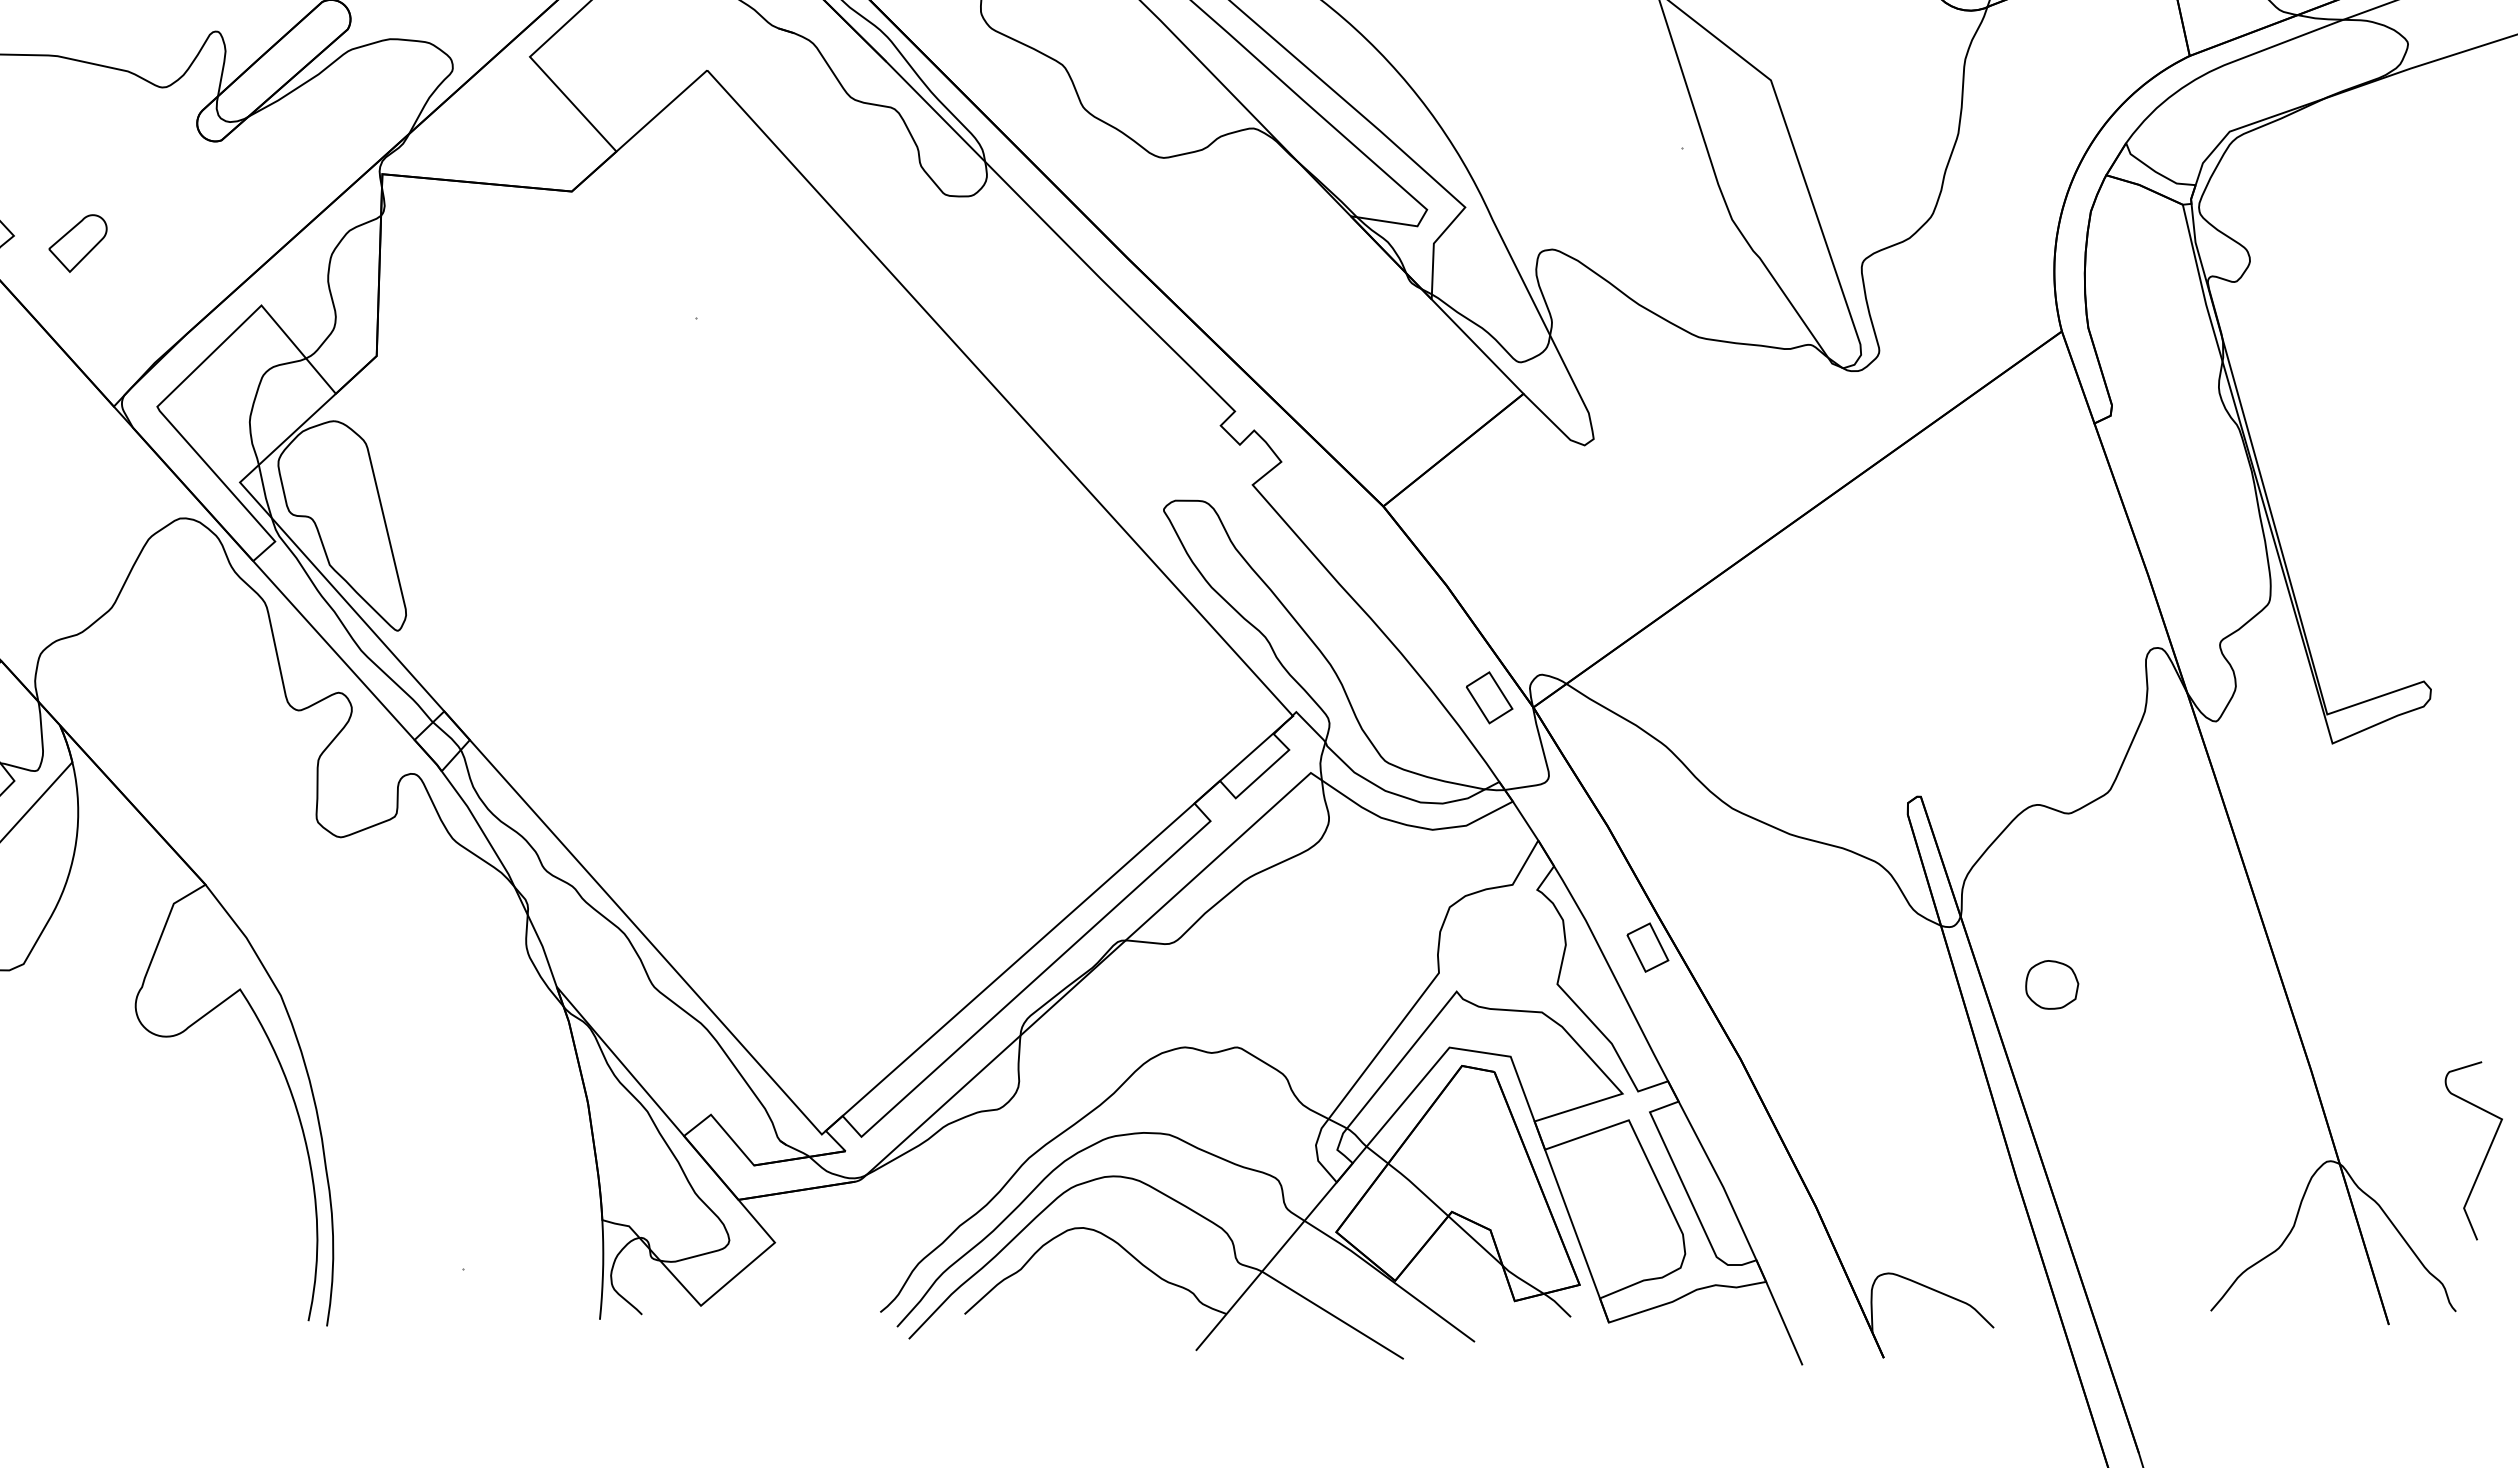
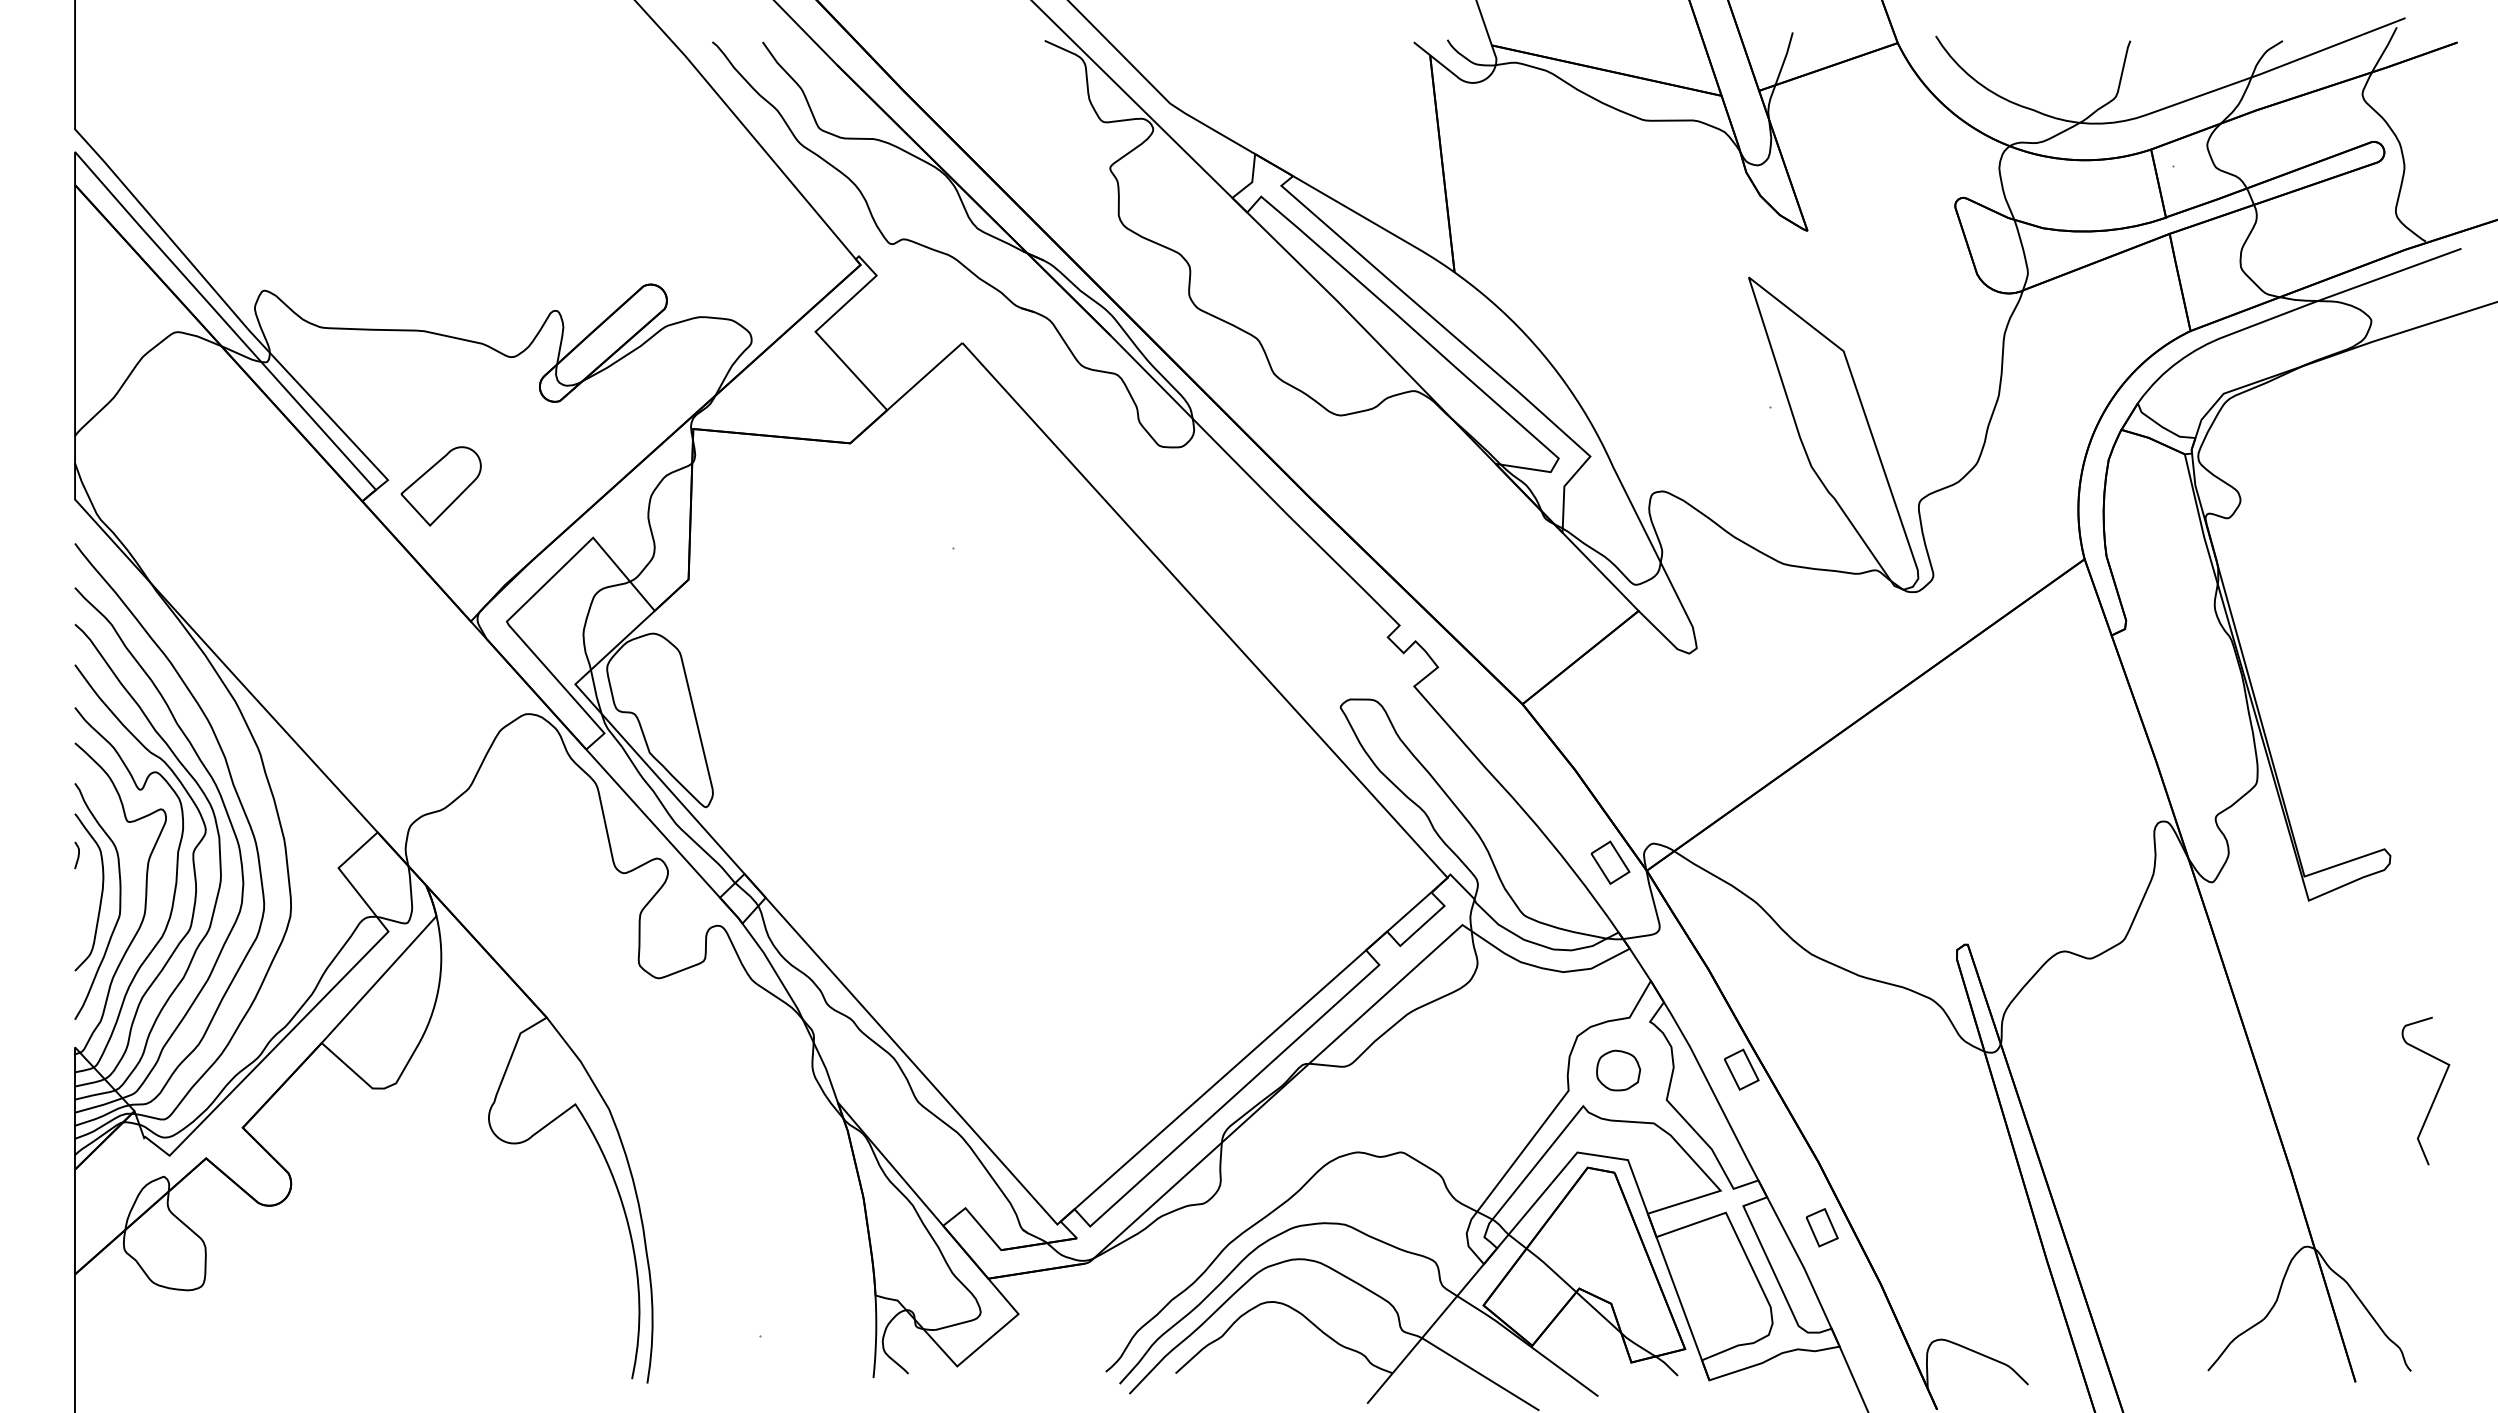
part: (77, 243) -> (440, 486), size x1.67
part: (2052, 984) -> (1618, 1070), moved
part: (1744, 1138) -> (1821, 1227), added
curve: (2485, 1154) -> (2435, 1094), moved

